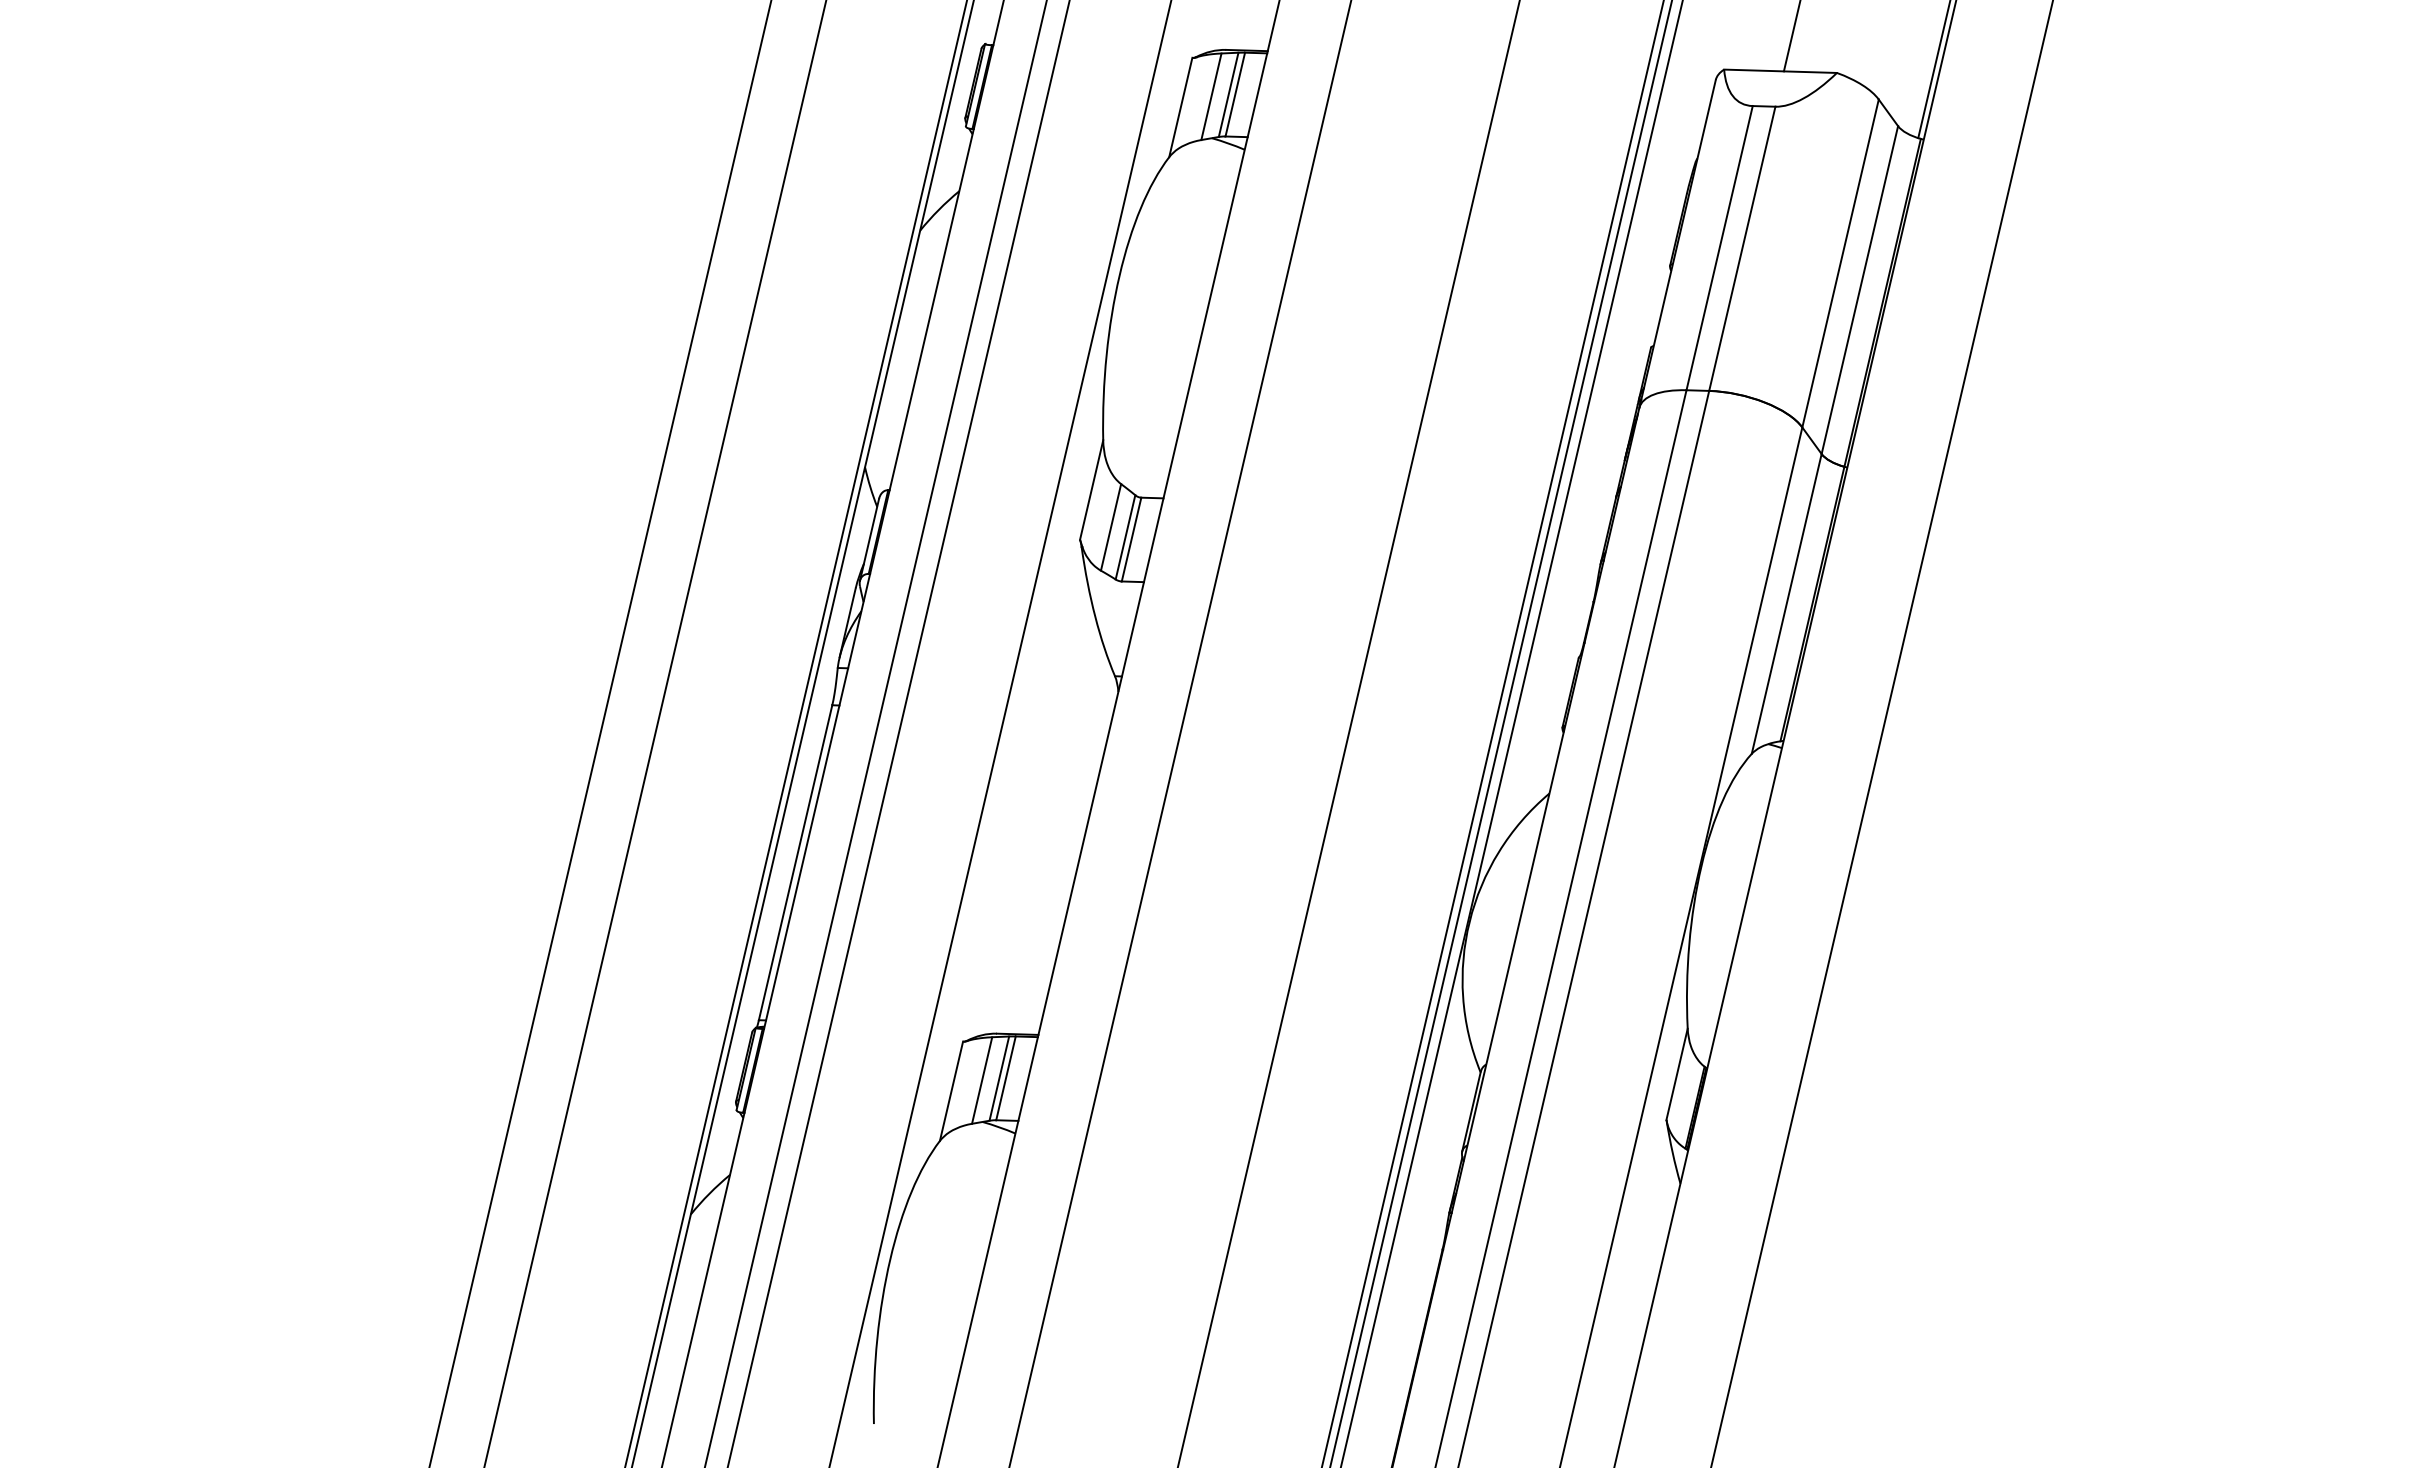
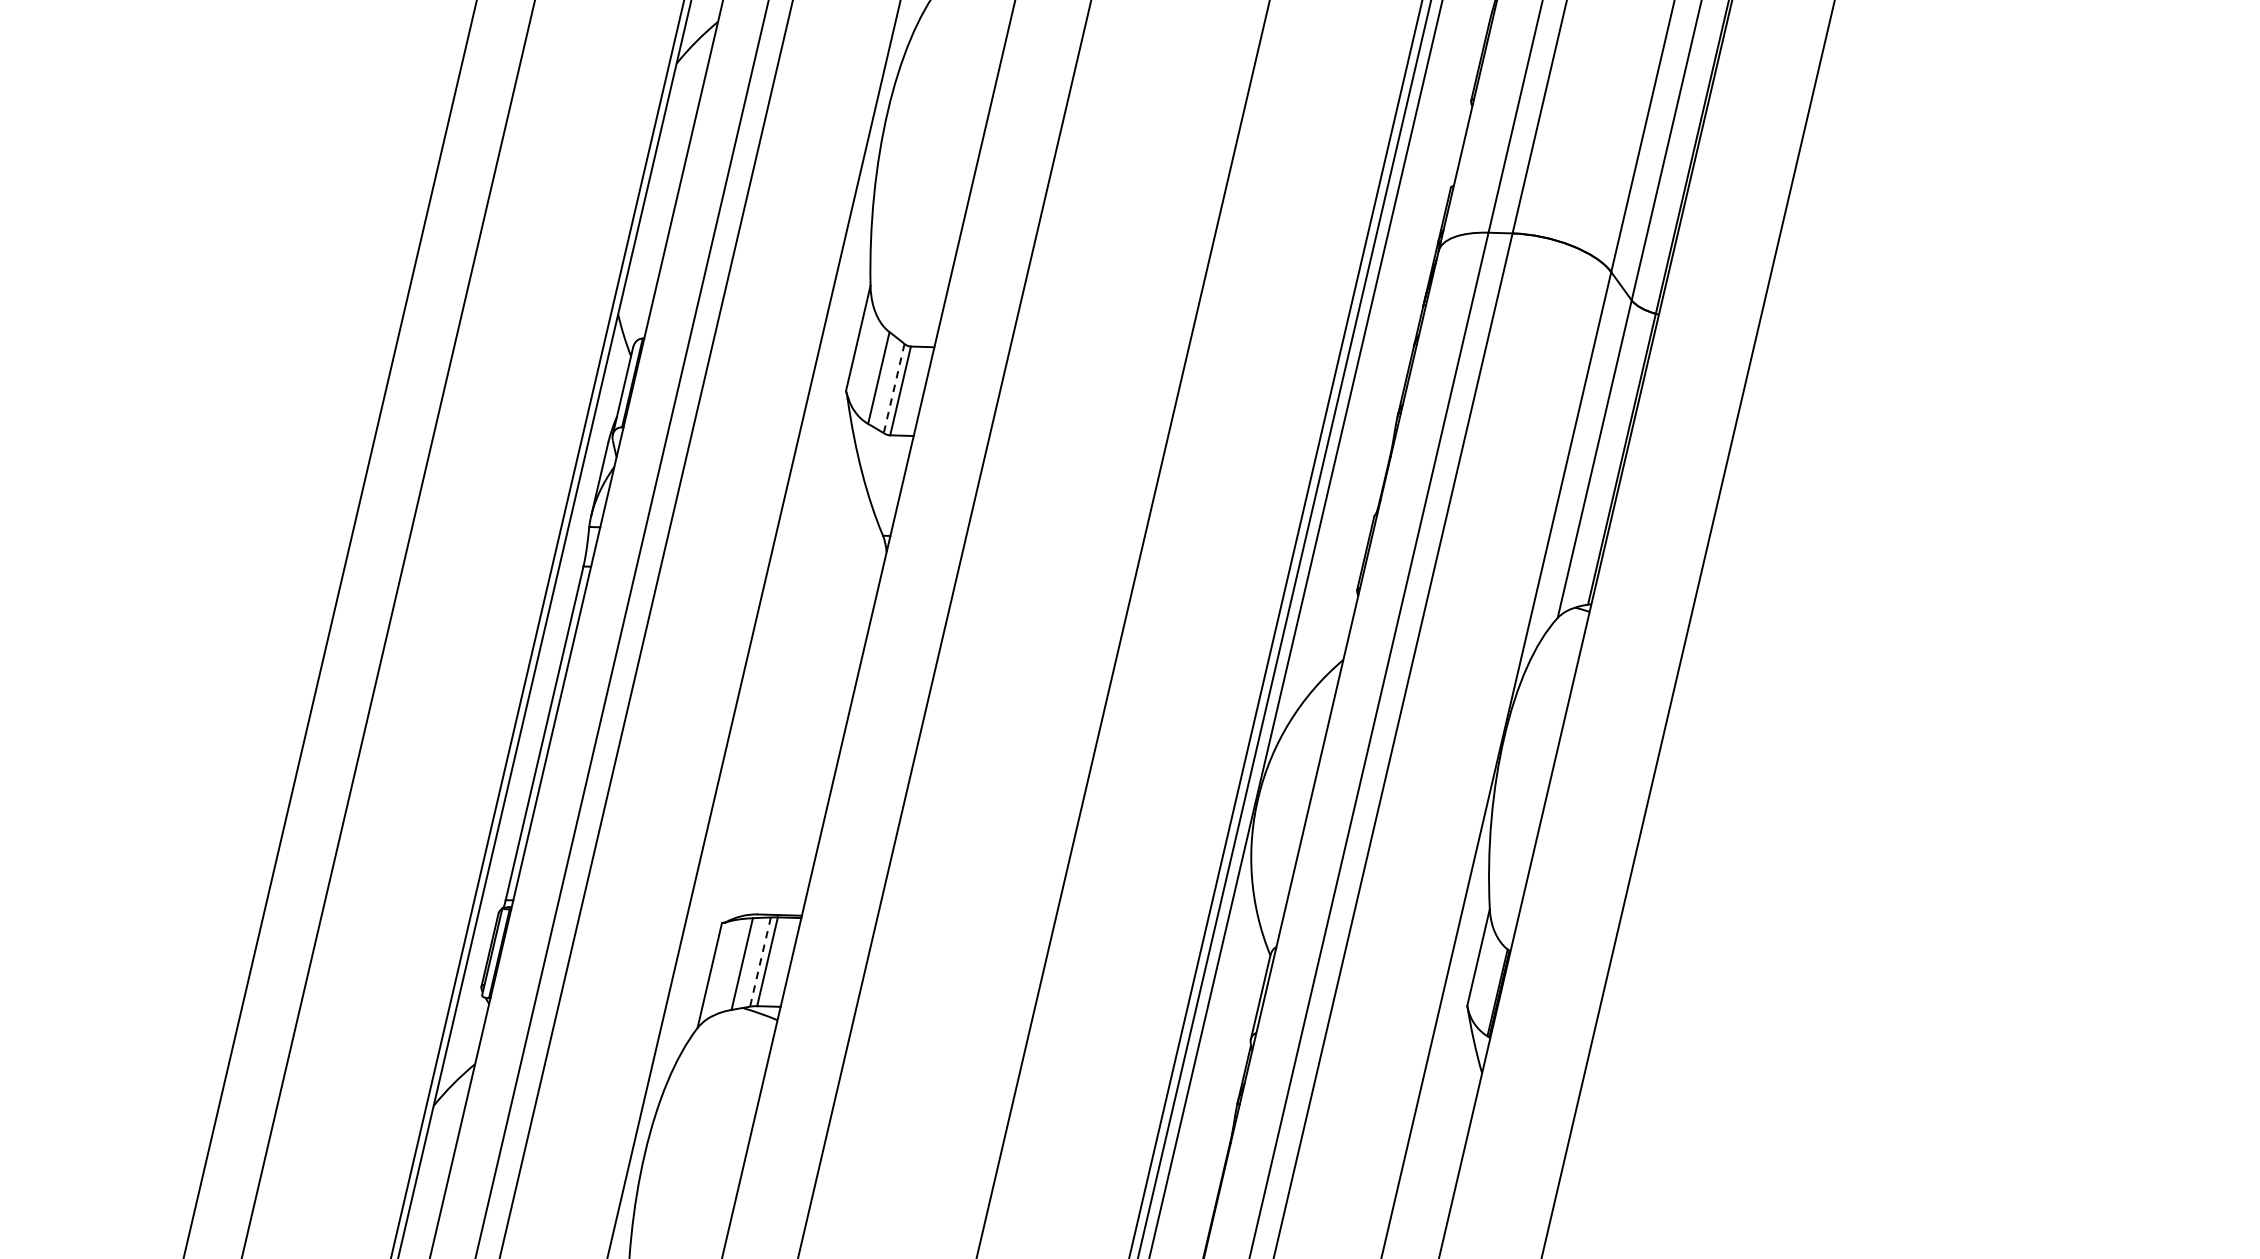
line: (1125, 537) -> (894, 388), solid -> dashed
line: (999, 1079) -> (760, 962), solid -> dashed

